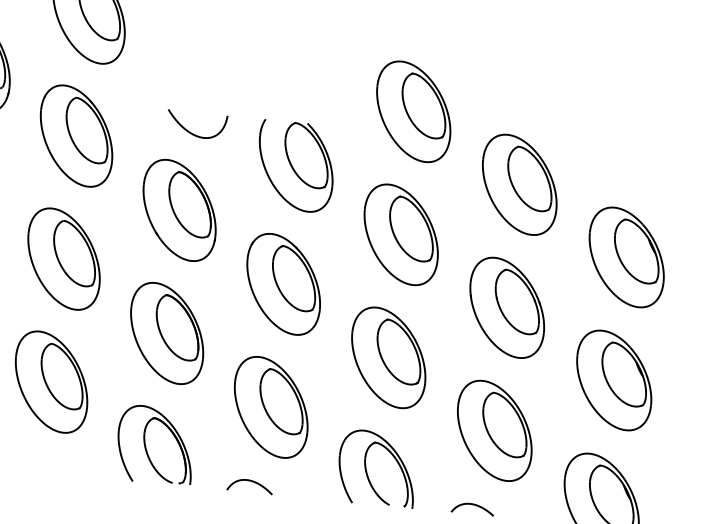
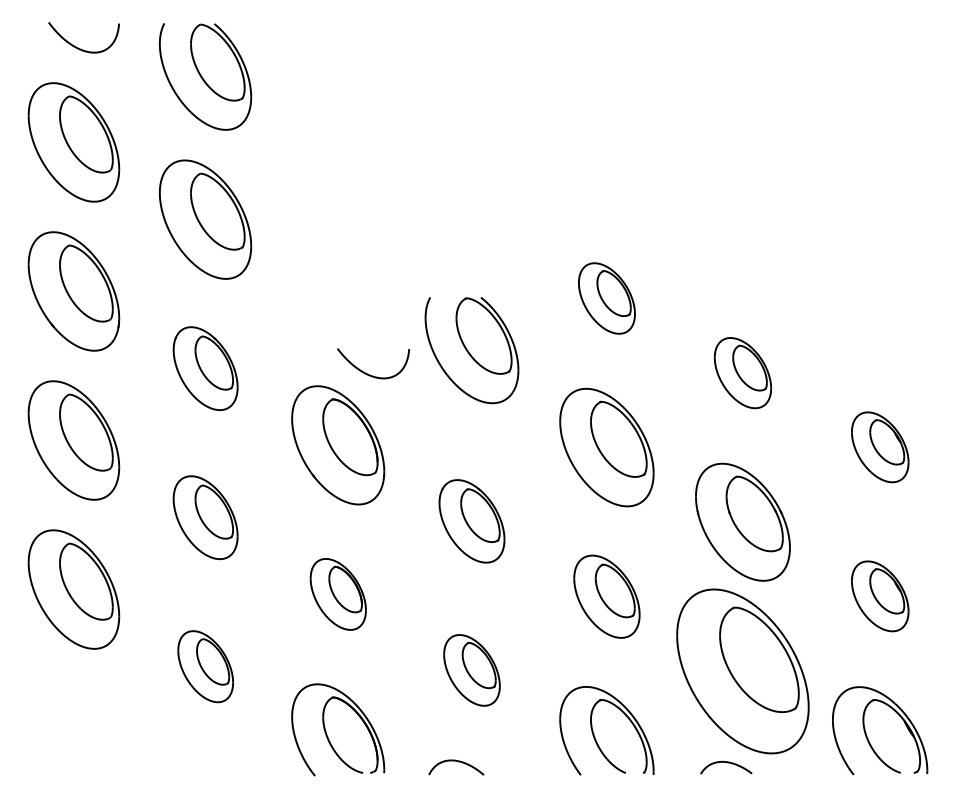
part: (413, 111) -> (606, 298), size x0.6
curve: (191, 132) -> (368, 373), moved
part: (76, 135) -> (205, 368), size x0.7
part: (295, 166) -> (471, 350), moved
part: (519, 184) -> (742, 372), size x0.6
part: (627, 257) -> (880, 447), size x0.6
part: (64, 258) -> (205, 517), size x0.7
part: (283, 284) -> (471, 521), size x0.7
part: (167, 333) -> (338, 594), size x0.6
part: (388, 357) -> (606, 596), size x0.7
part: (614, 380) -> (880, 596), size x0.6
part: (51, 381) -> (205, 666), size x0.6
part: (270, 407) -> (471, 670), size x0.6
part: (494, 430) -> (742, 670), size x1.4

